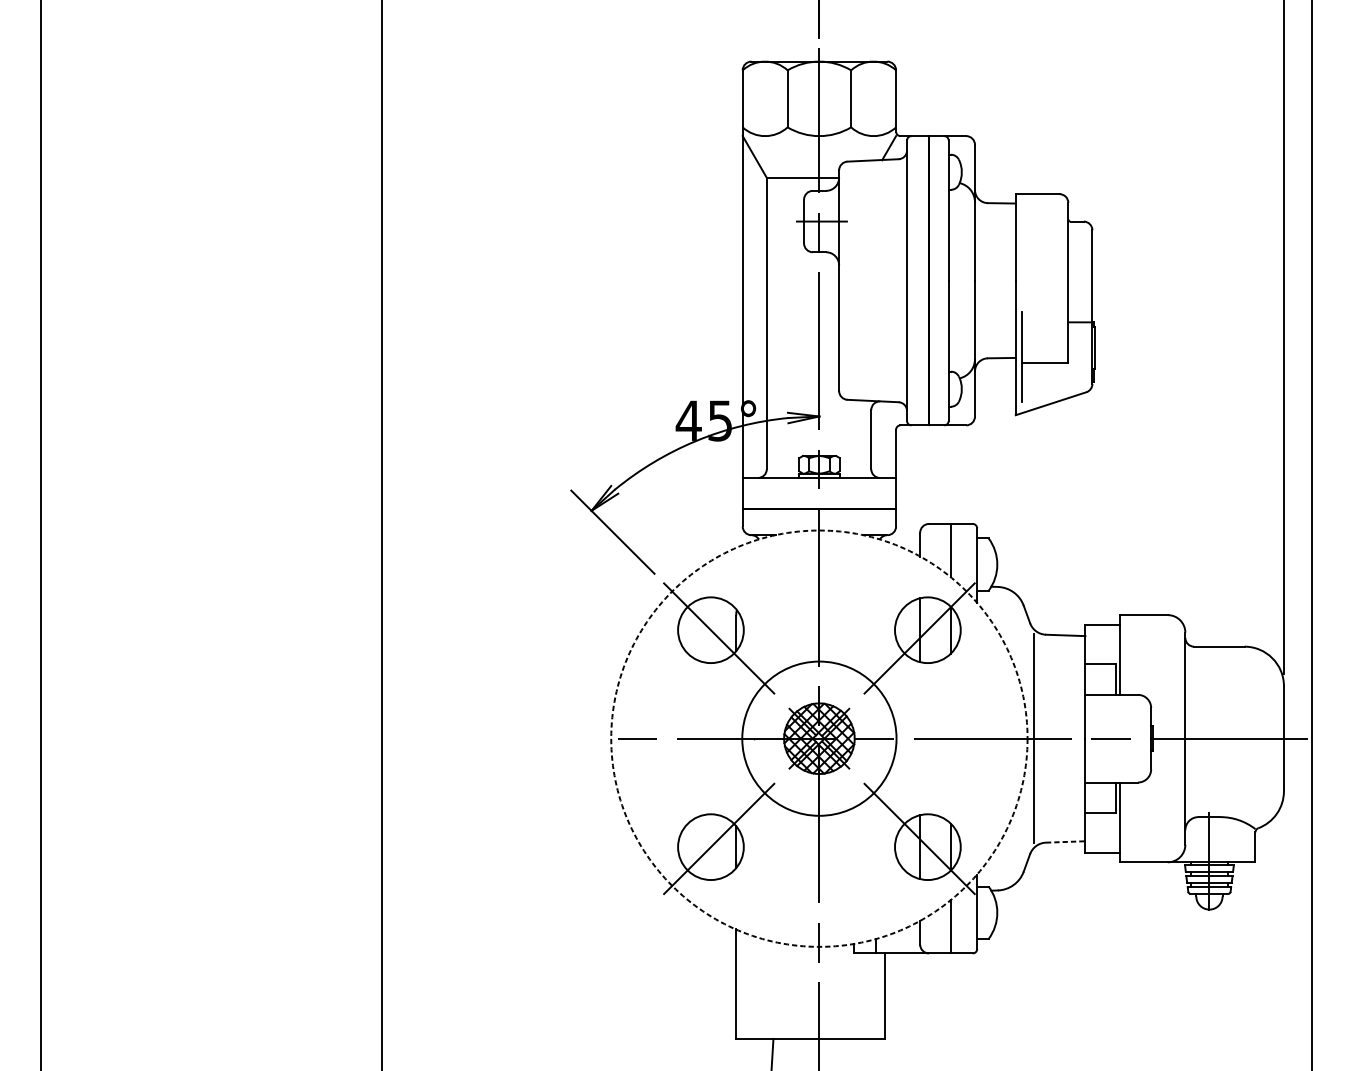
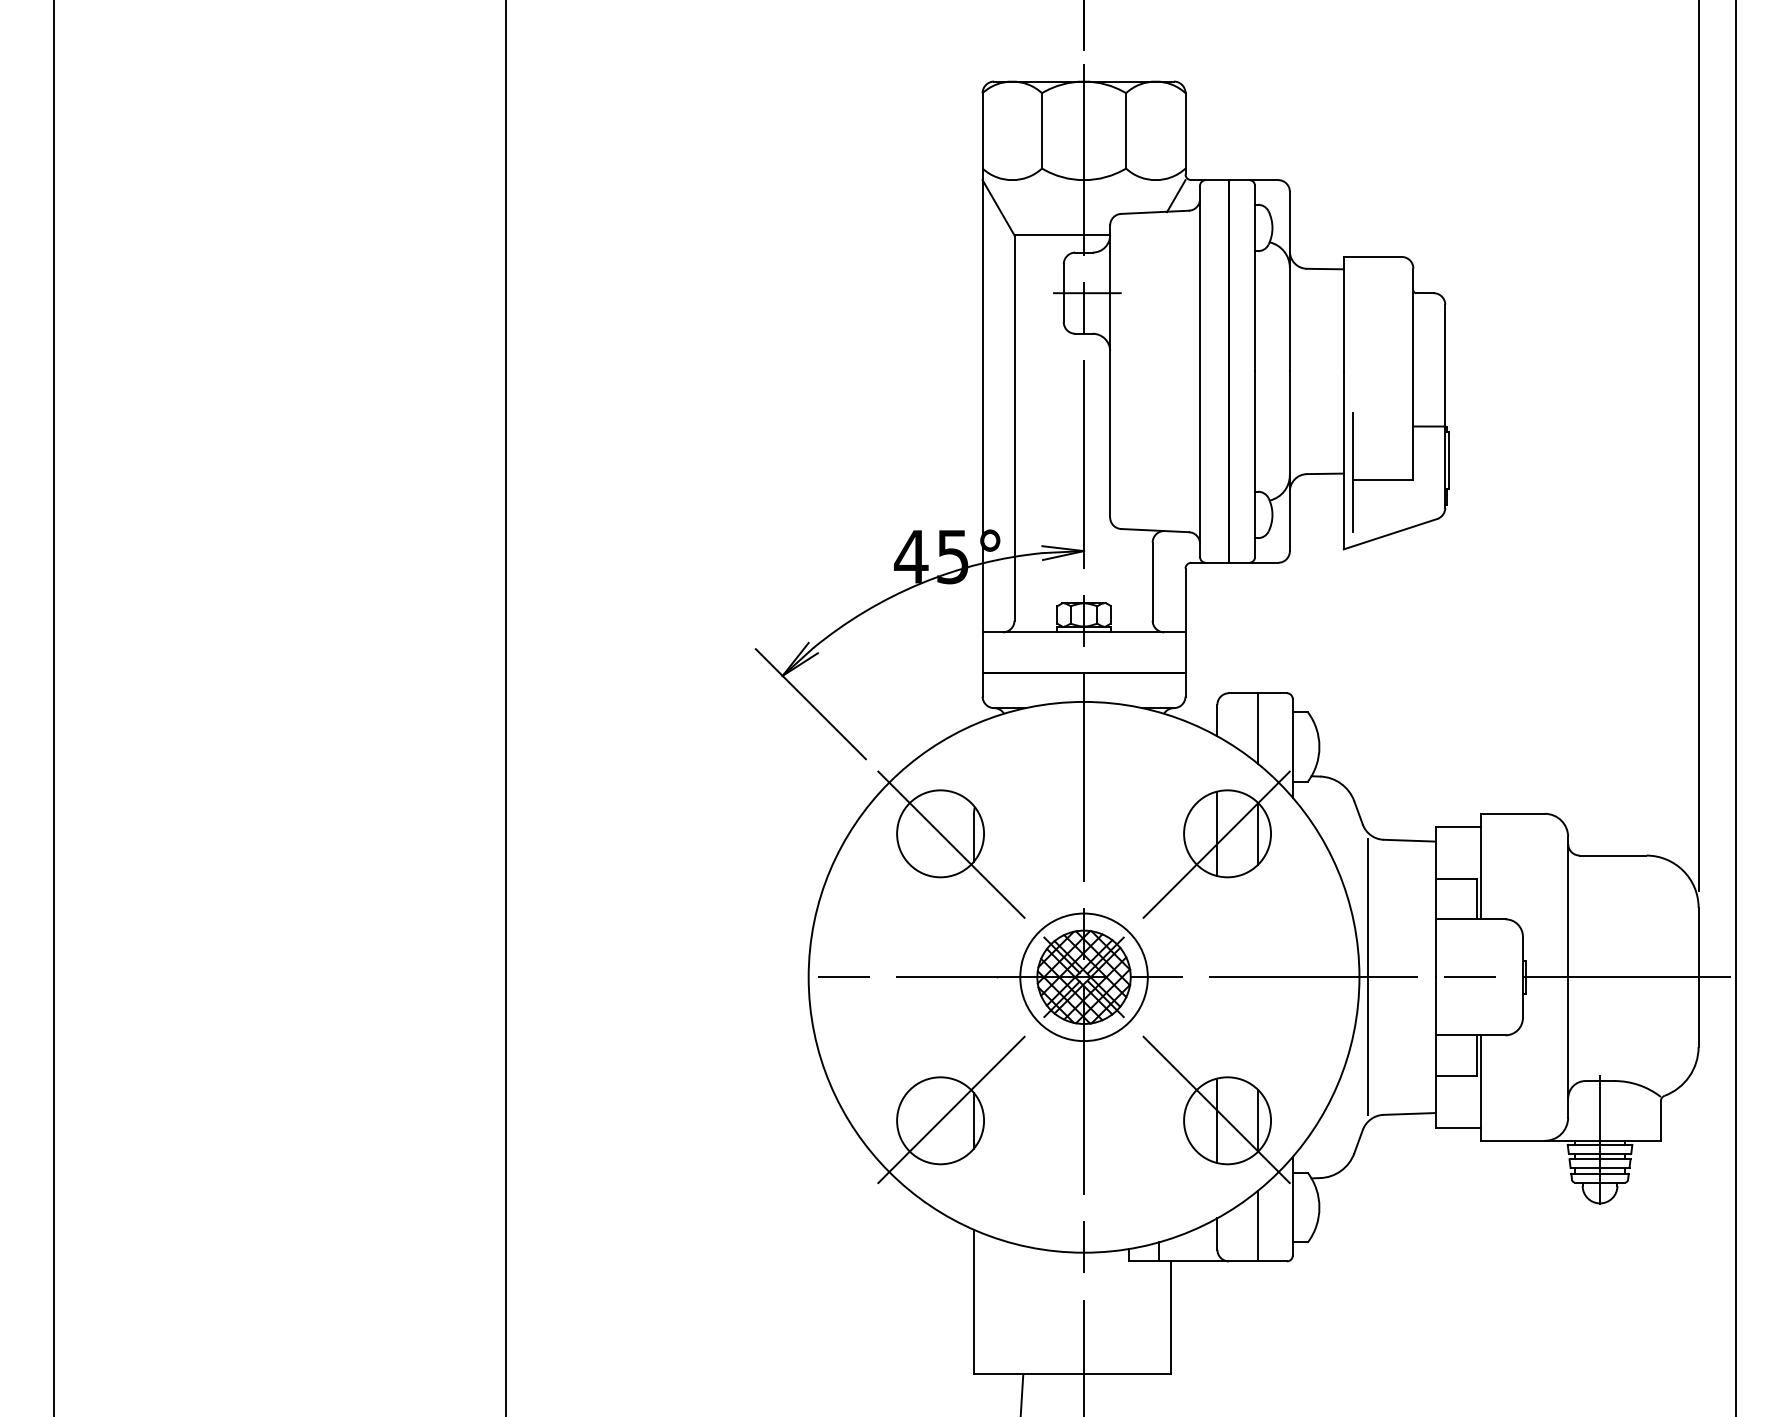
circle: (818, 738) -> (1083, 976), dashed -> solid
circle: (818, 738) -> (1083, 977), size x0.62
line: (1066, 841) -> (1410, 1113), dashed -> solid

